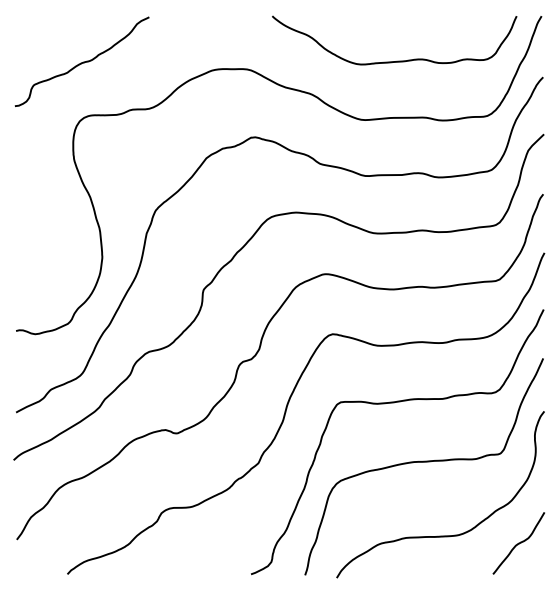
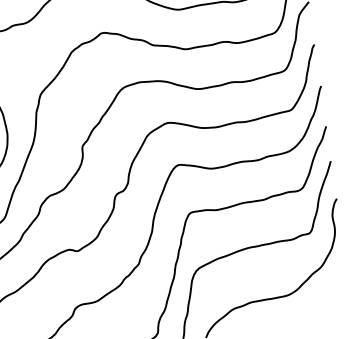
curve: (518, 543) -> (331, 295), removed

